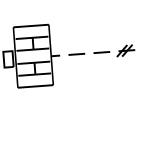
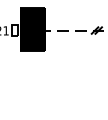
fill: (33, 56) -> (32, 29), added

